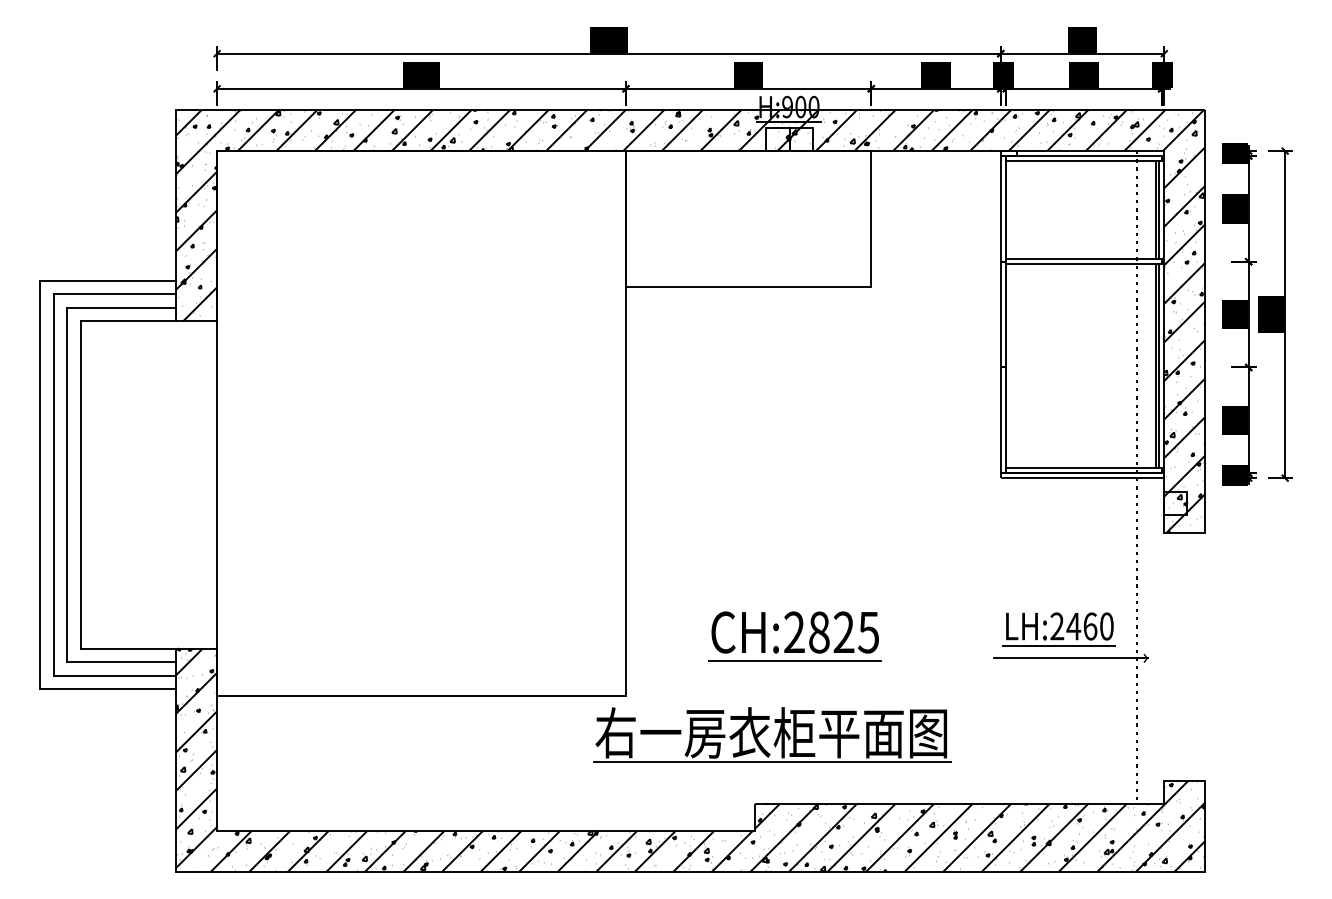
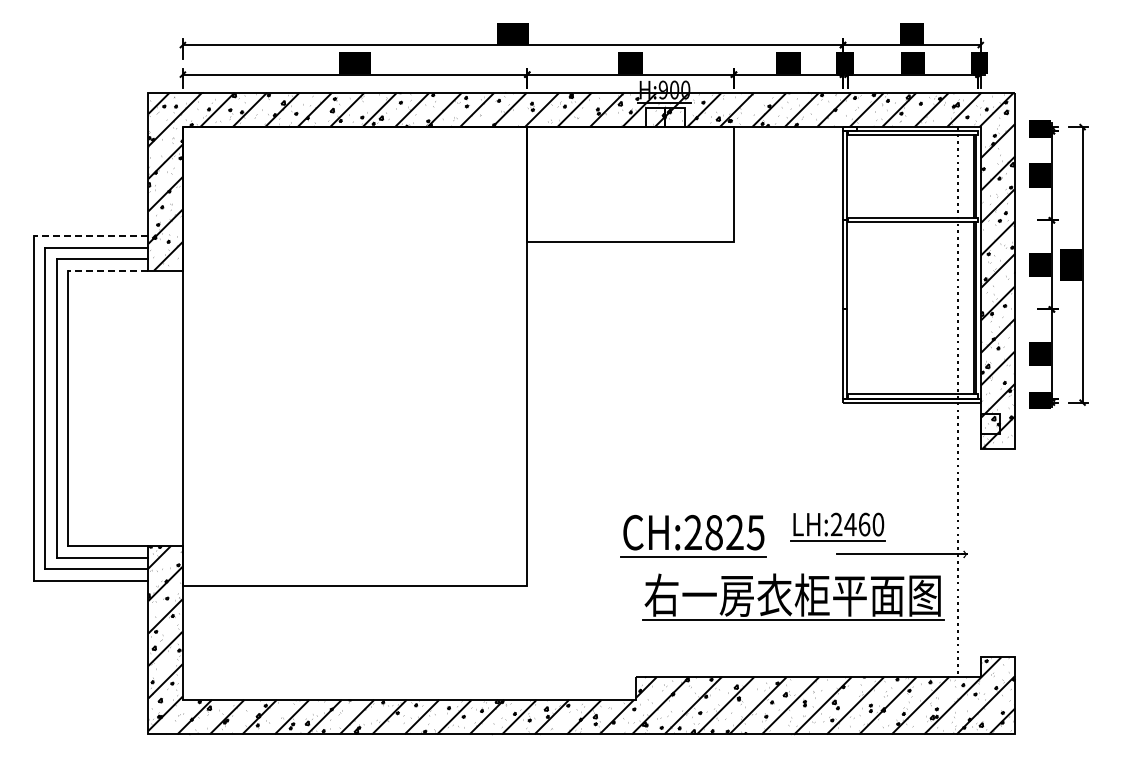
line: (107, 280) -> (90, 236), solid -> dashed
line: (127, 321) -> (107, 270), solid -> dashed
part: (1058, 628) -> (837, 526), moved
part: (794, 637) -> (693, 536), moved
part: (772, 734) -> (793, 596), moved

